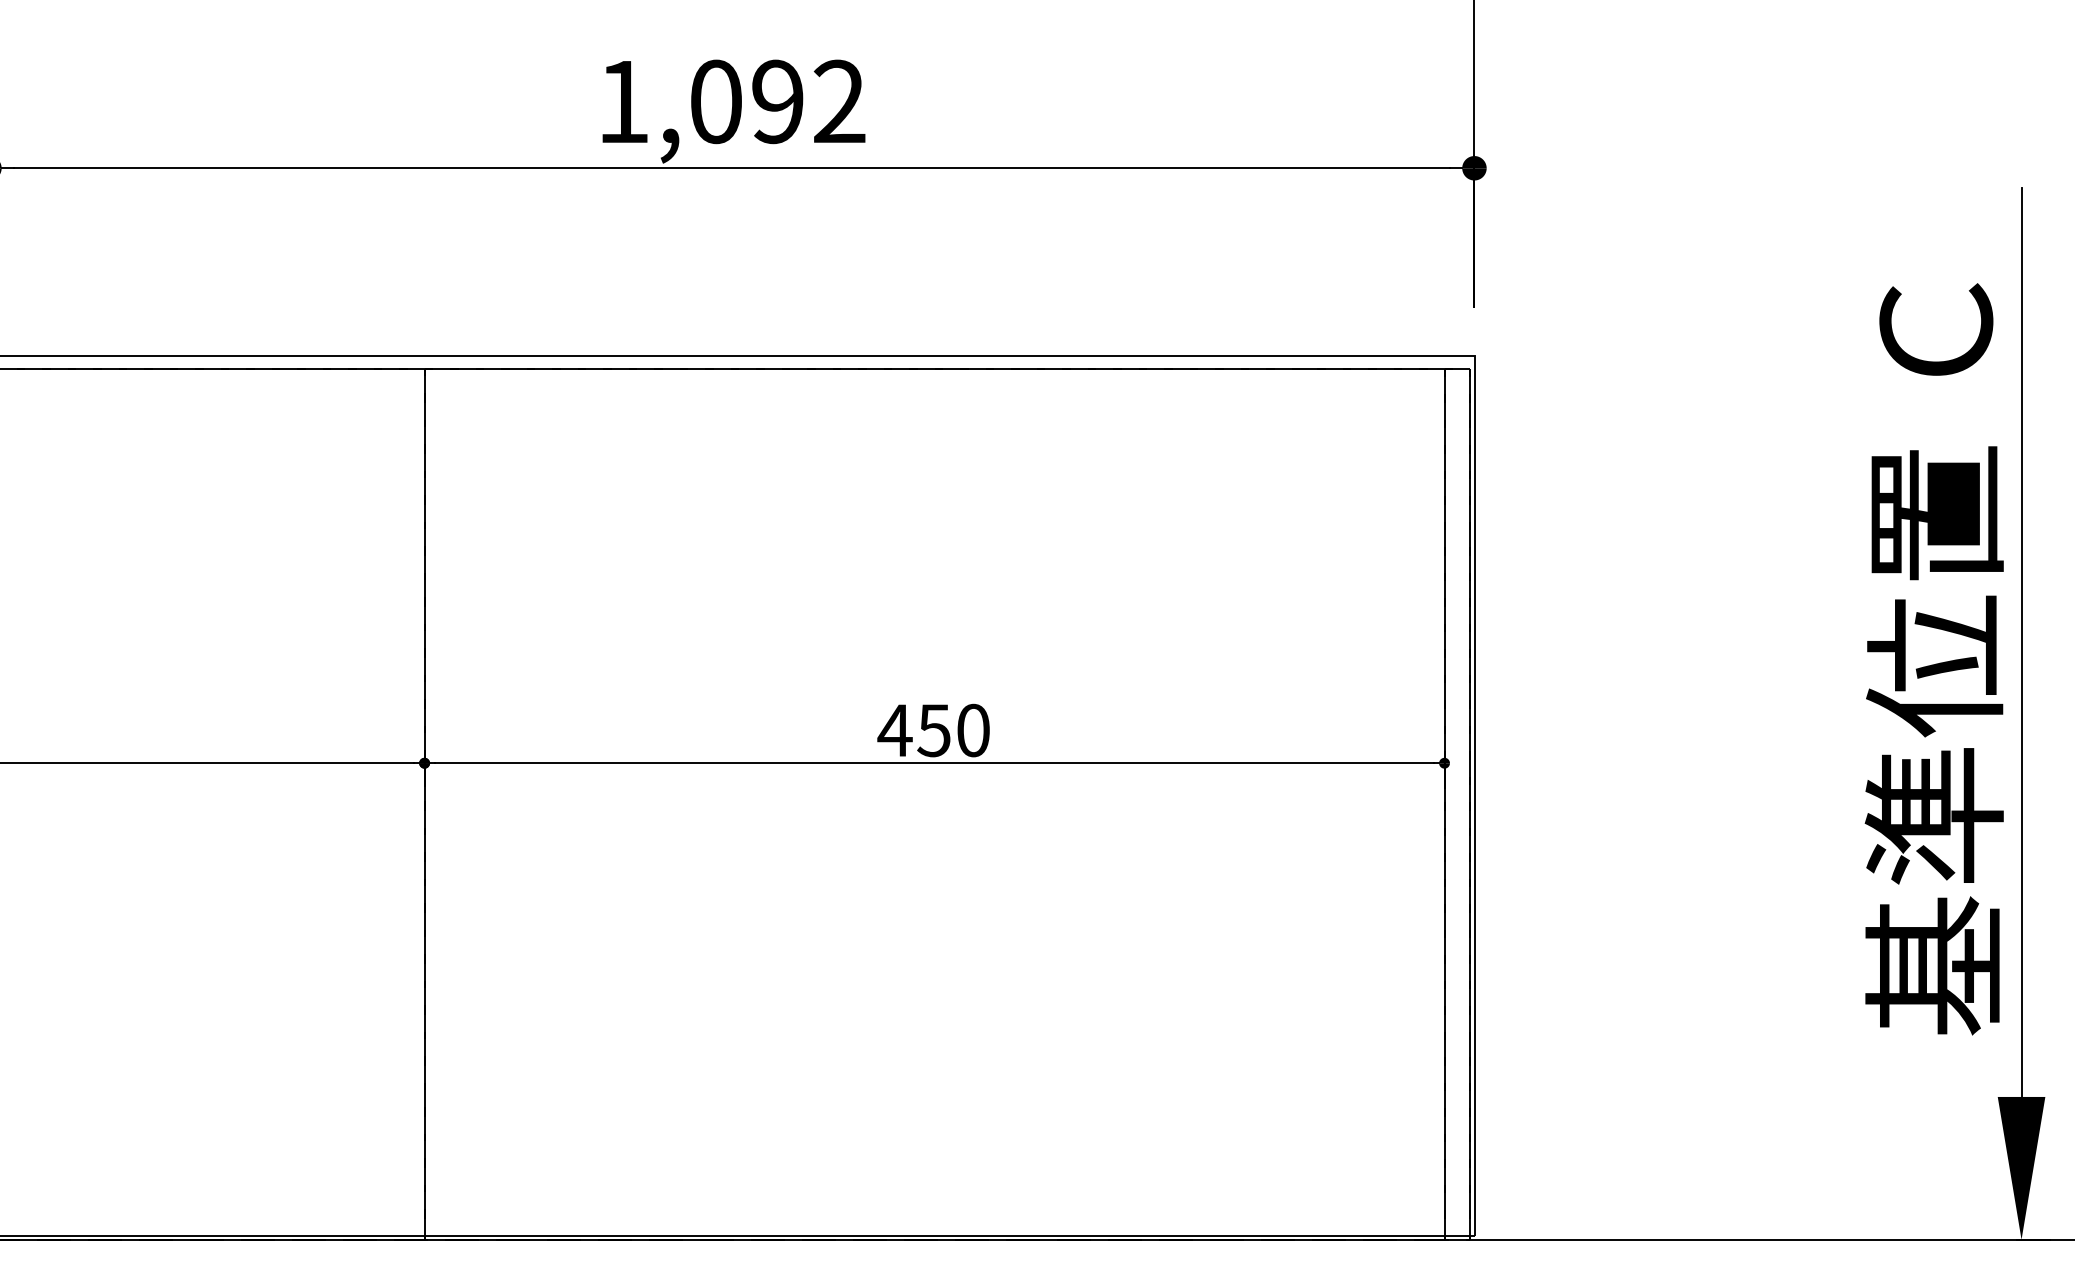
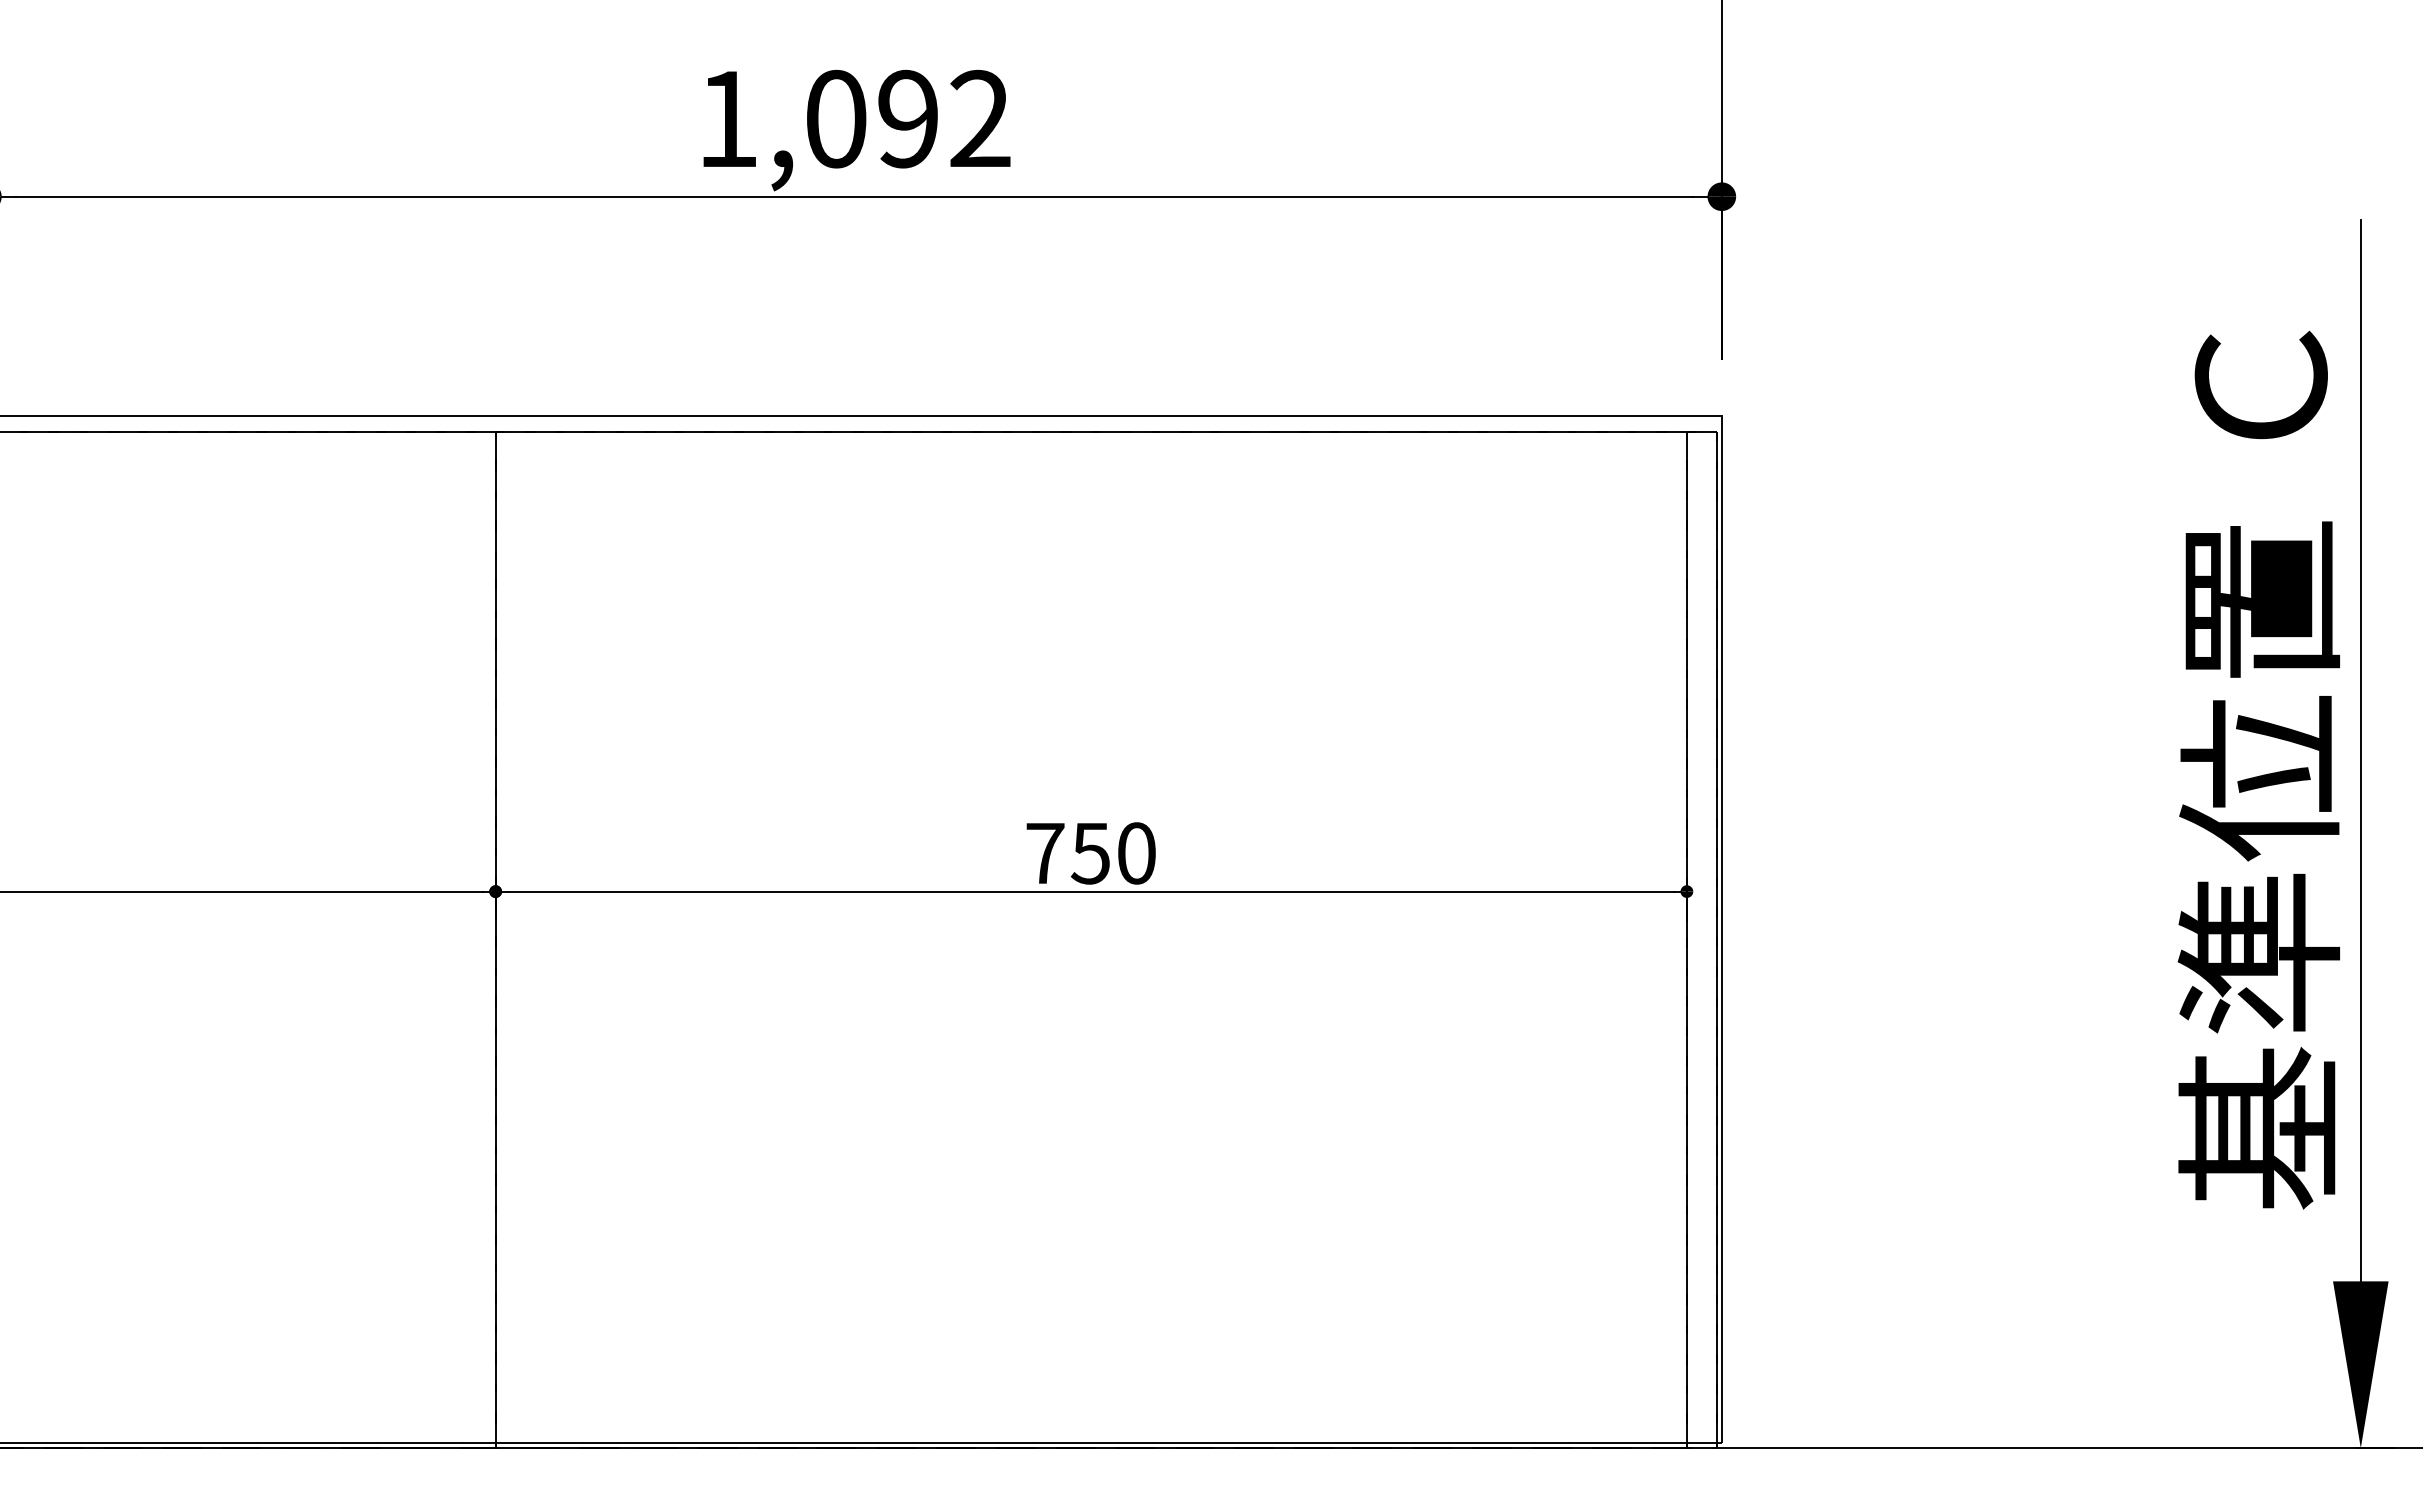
text: (894, 730) -> (1044, 853), 450 -> 750

